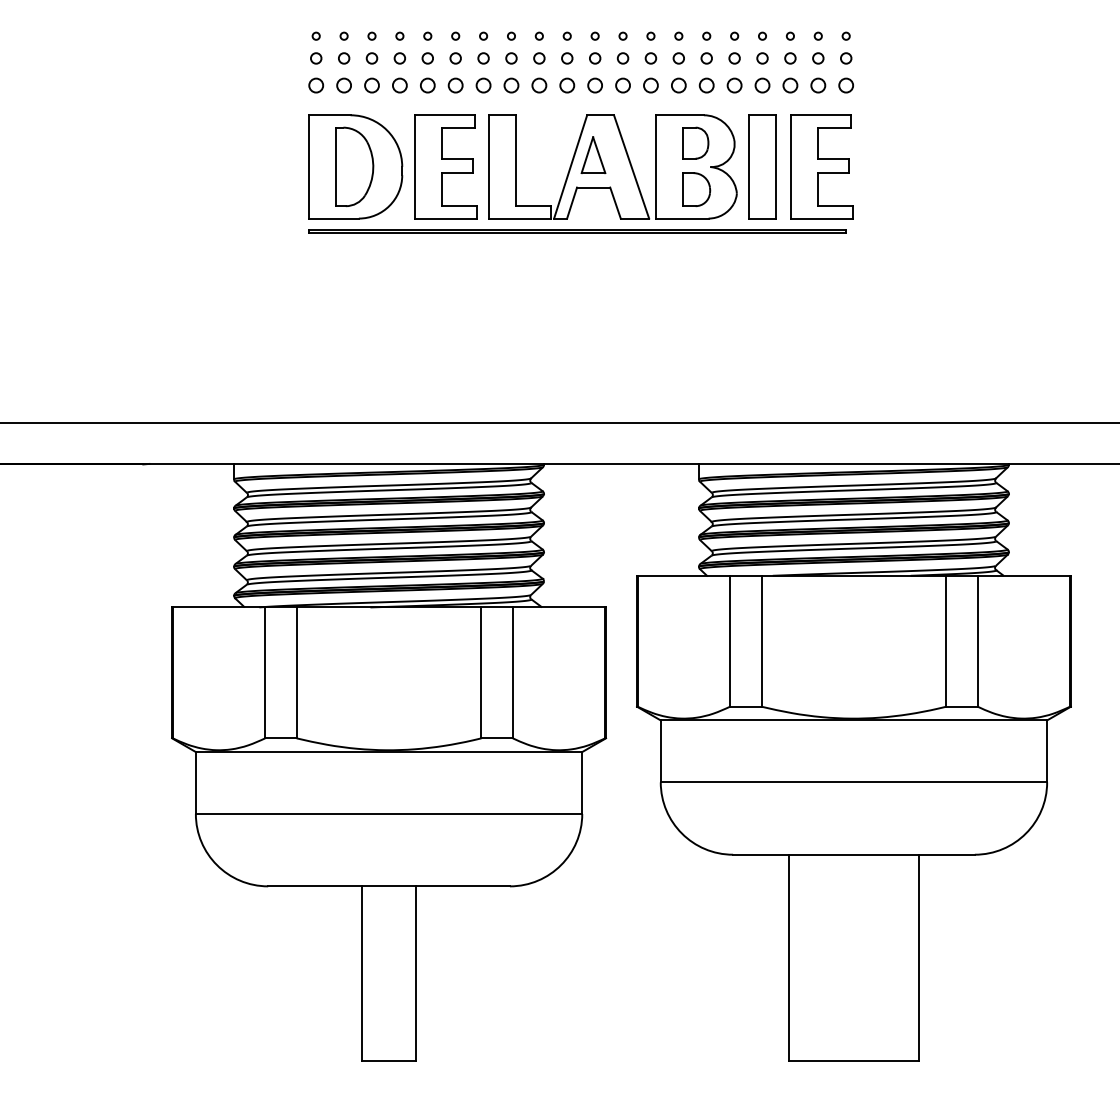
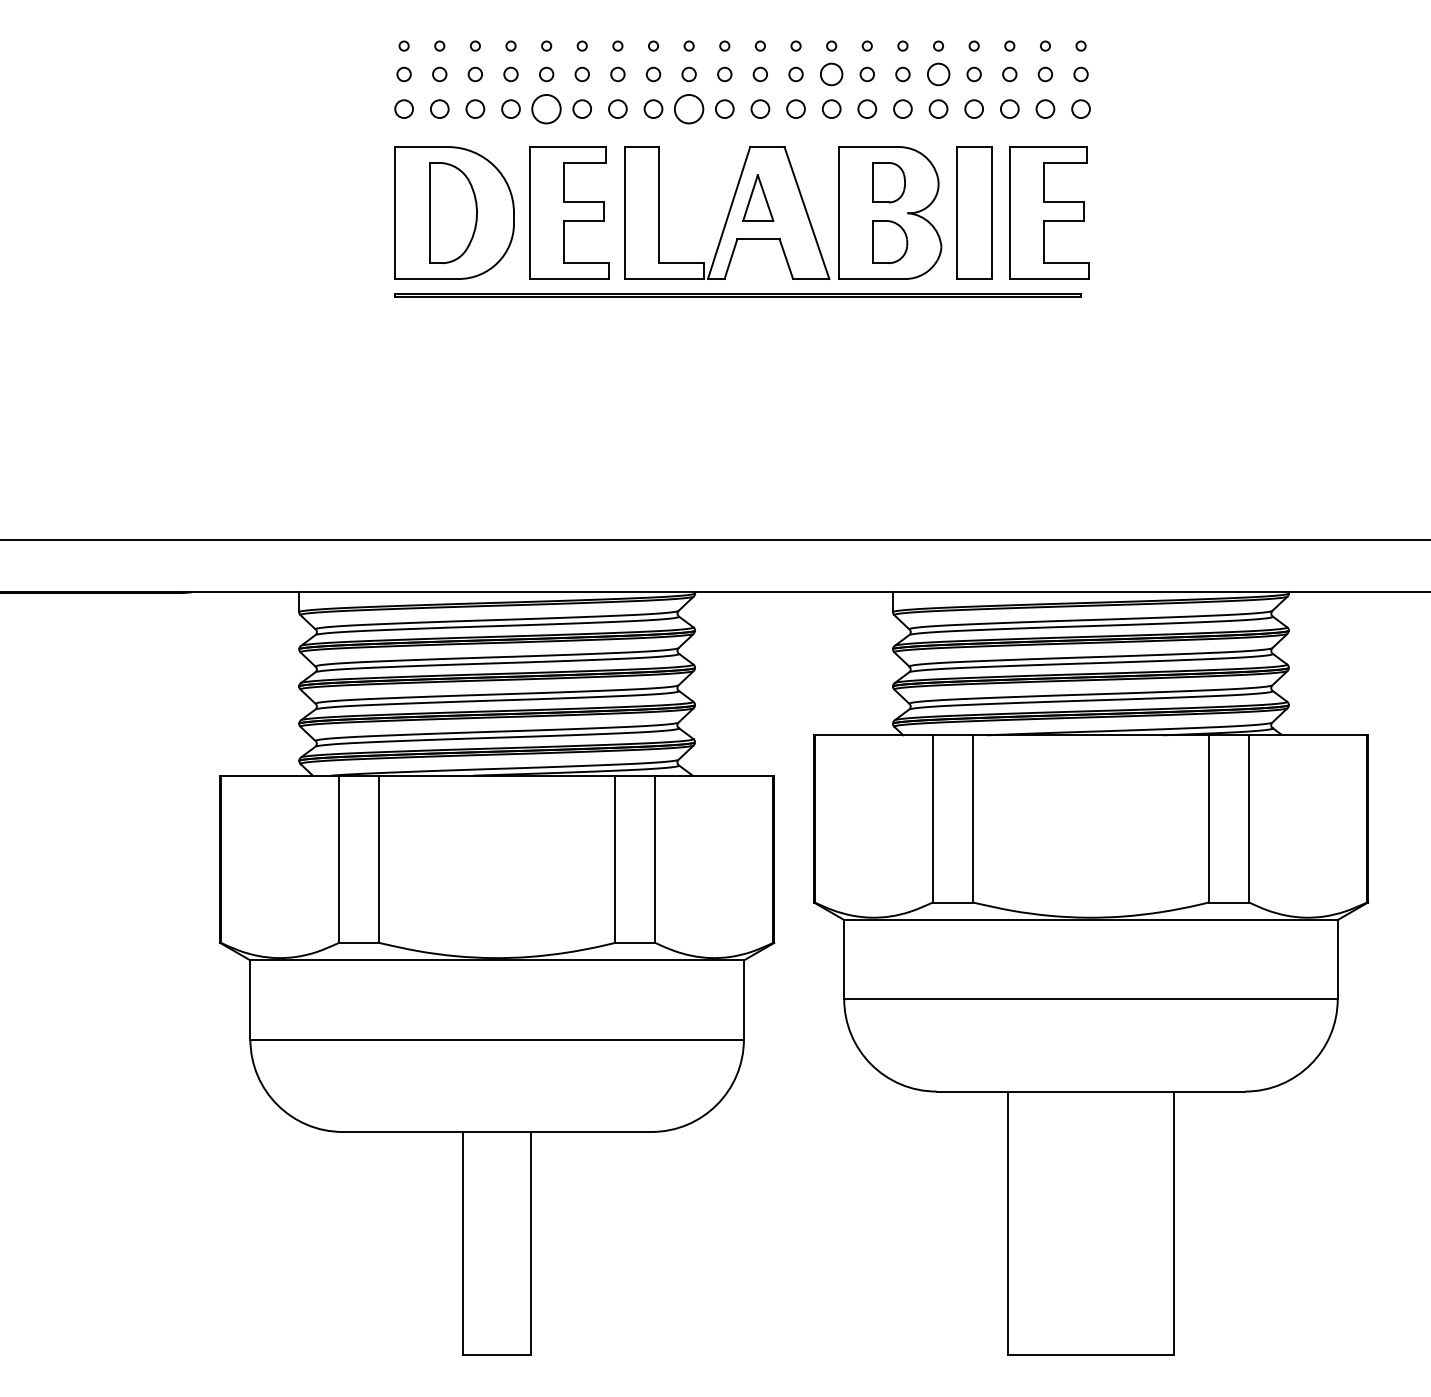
circle: (650, 58) -> (831, 74), size x1.6
circle: (734, 58) -> (938, 74), size x1.6
circle: (427, 85) -> (546, 109), size x1.6
circle: (539, 85) -> (689, 109), size x1.6

